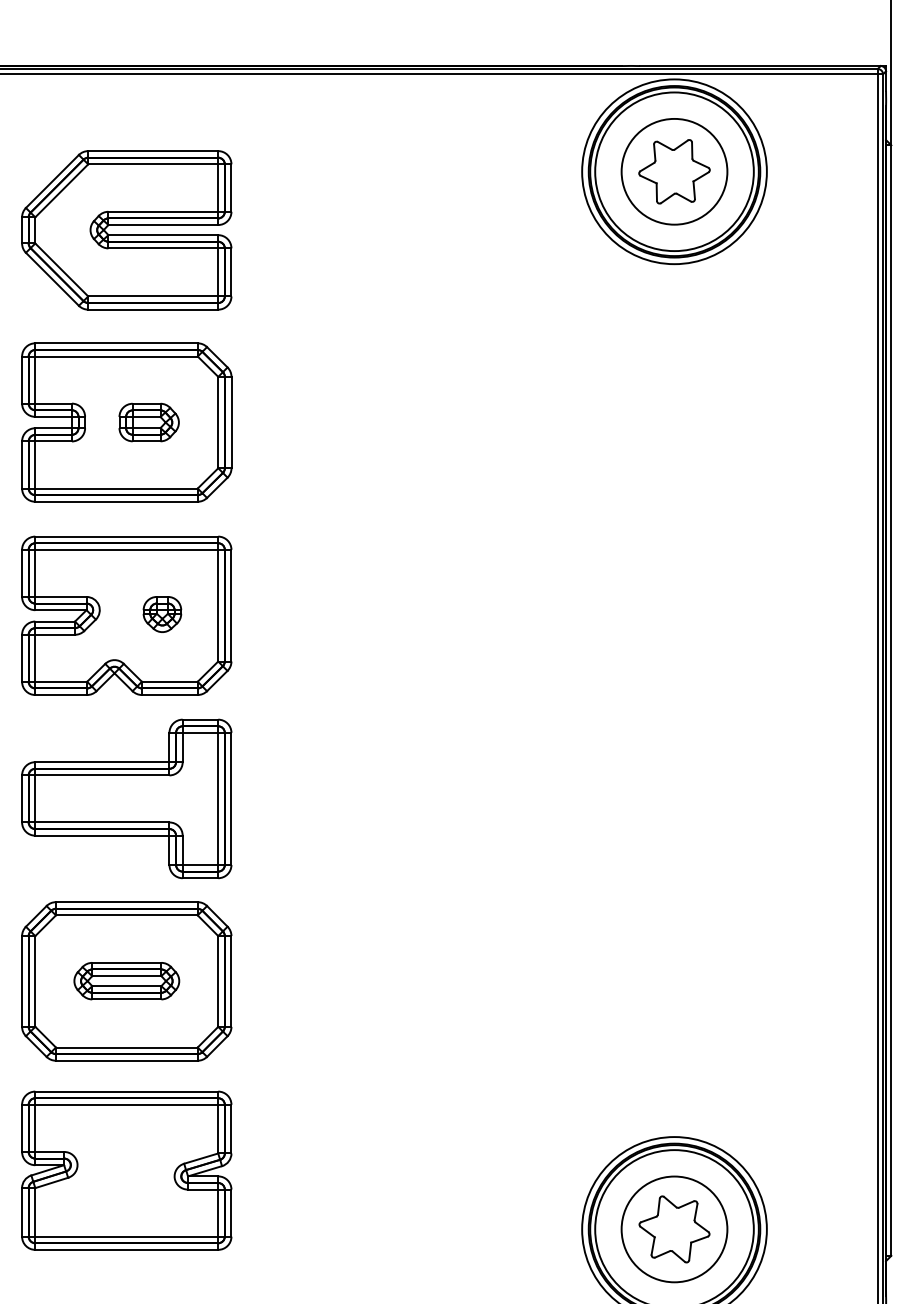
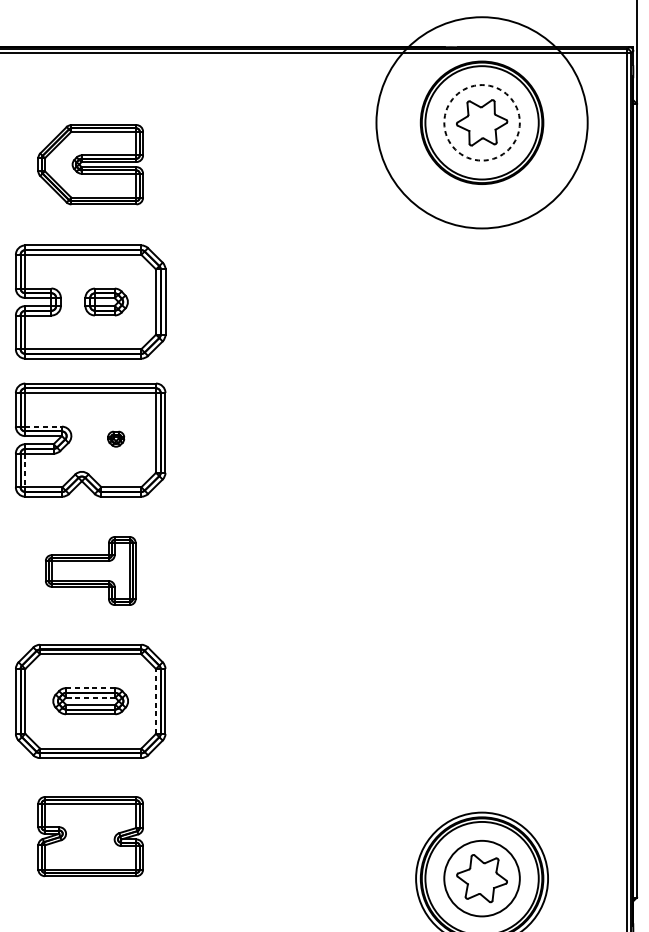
circle: (674, 171) -> (482, 122), size x1.6
circle: (674, 171) -> (482, 122), solid -> dashed
part: (126, 230) -> (90, 164), size x0.7
line: (60, 596) -> (43, 426), solid -> dashed
part: (162, 614) -> (116, 439), size x0.6
line: (35, 658) -> (25, 470), solid -> dashed
part: (126, 798) -> (90, 570), size x0.6
line: (126, 962) -> (90, 687), solid -> dashed
line: (126, 976) -> (90, 697), solid -> dashed
line: (218, 980) -> (156, 700), solid -> dashed
part: (126, 1170) -> (90, 836), size x0.7

